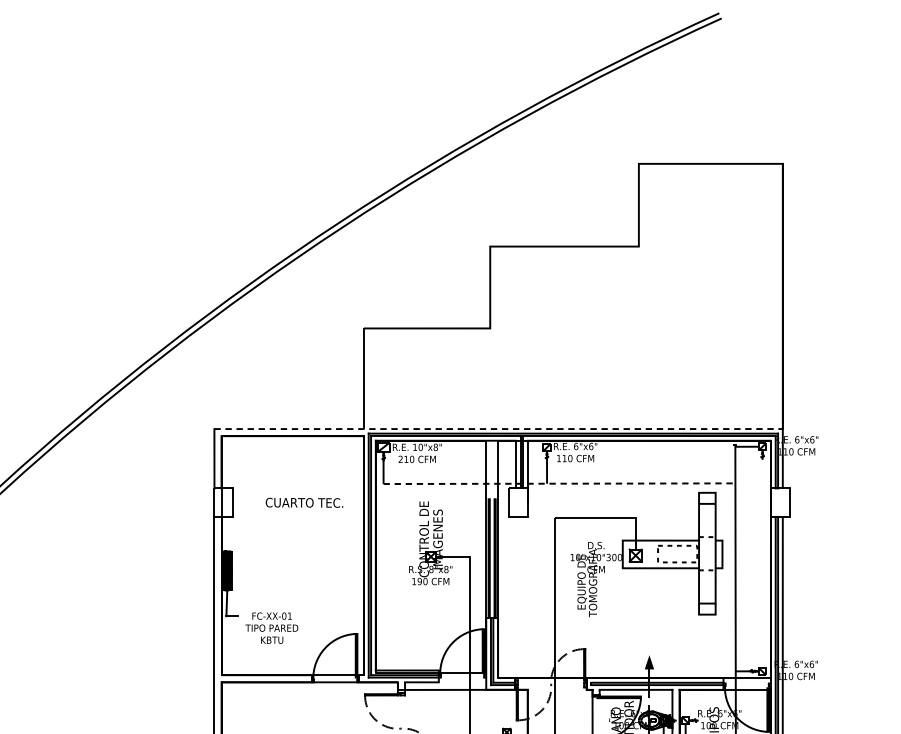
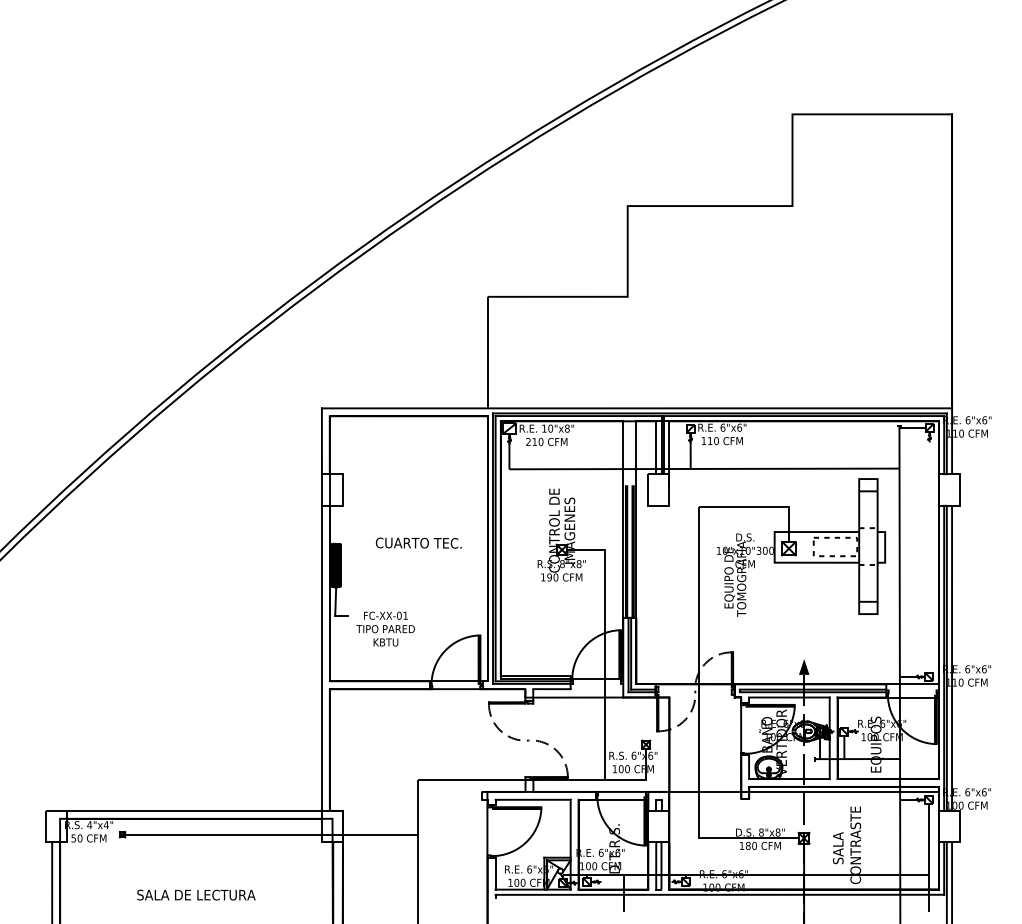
line: (499, 429) -> (637, 408), dashed -> solid
line: (559, 483) -> (704, 468), dashed -> solid
text: (304, 502) -> (418, 542), moved

